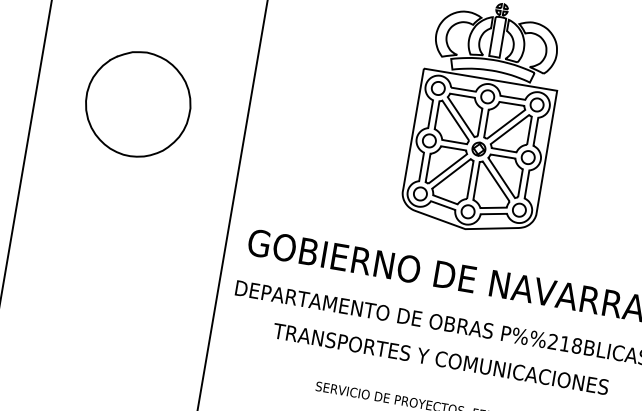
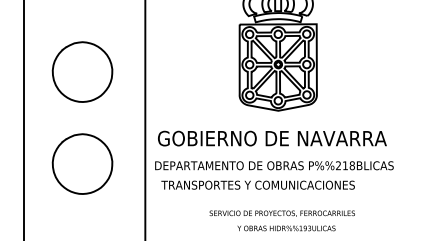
part: (111, 262) -> (82, 163), added
text: (440, 357) -> (257, 184), moved

